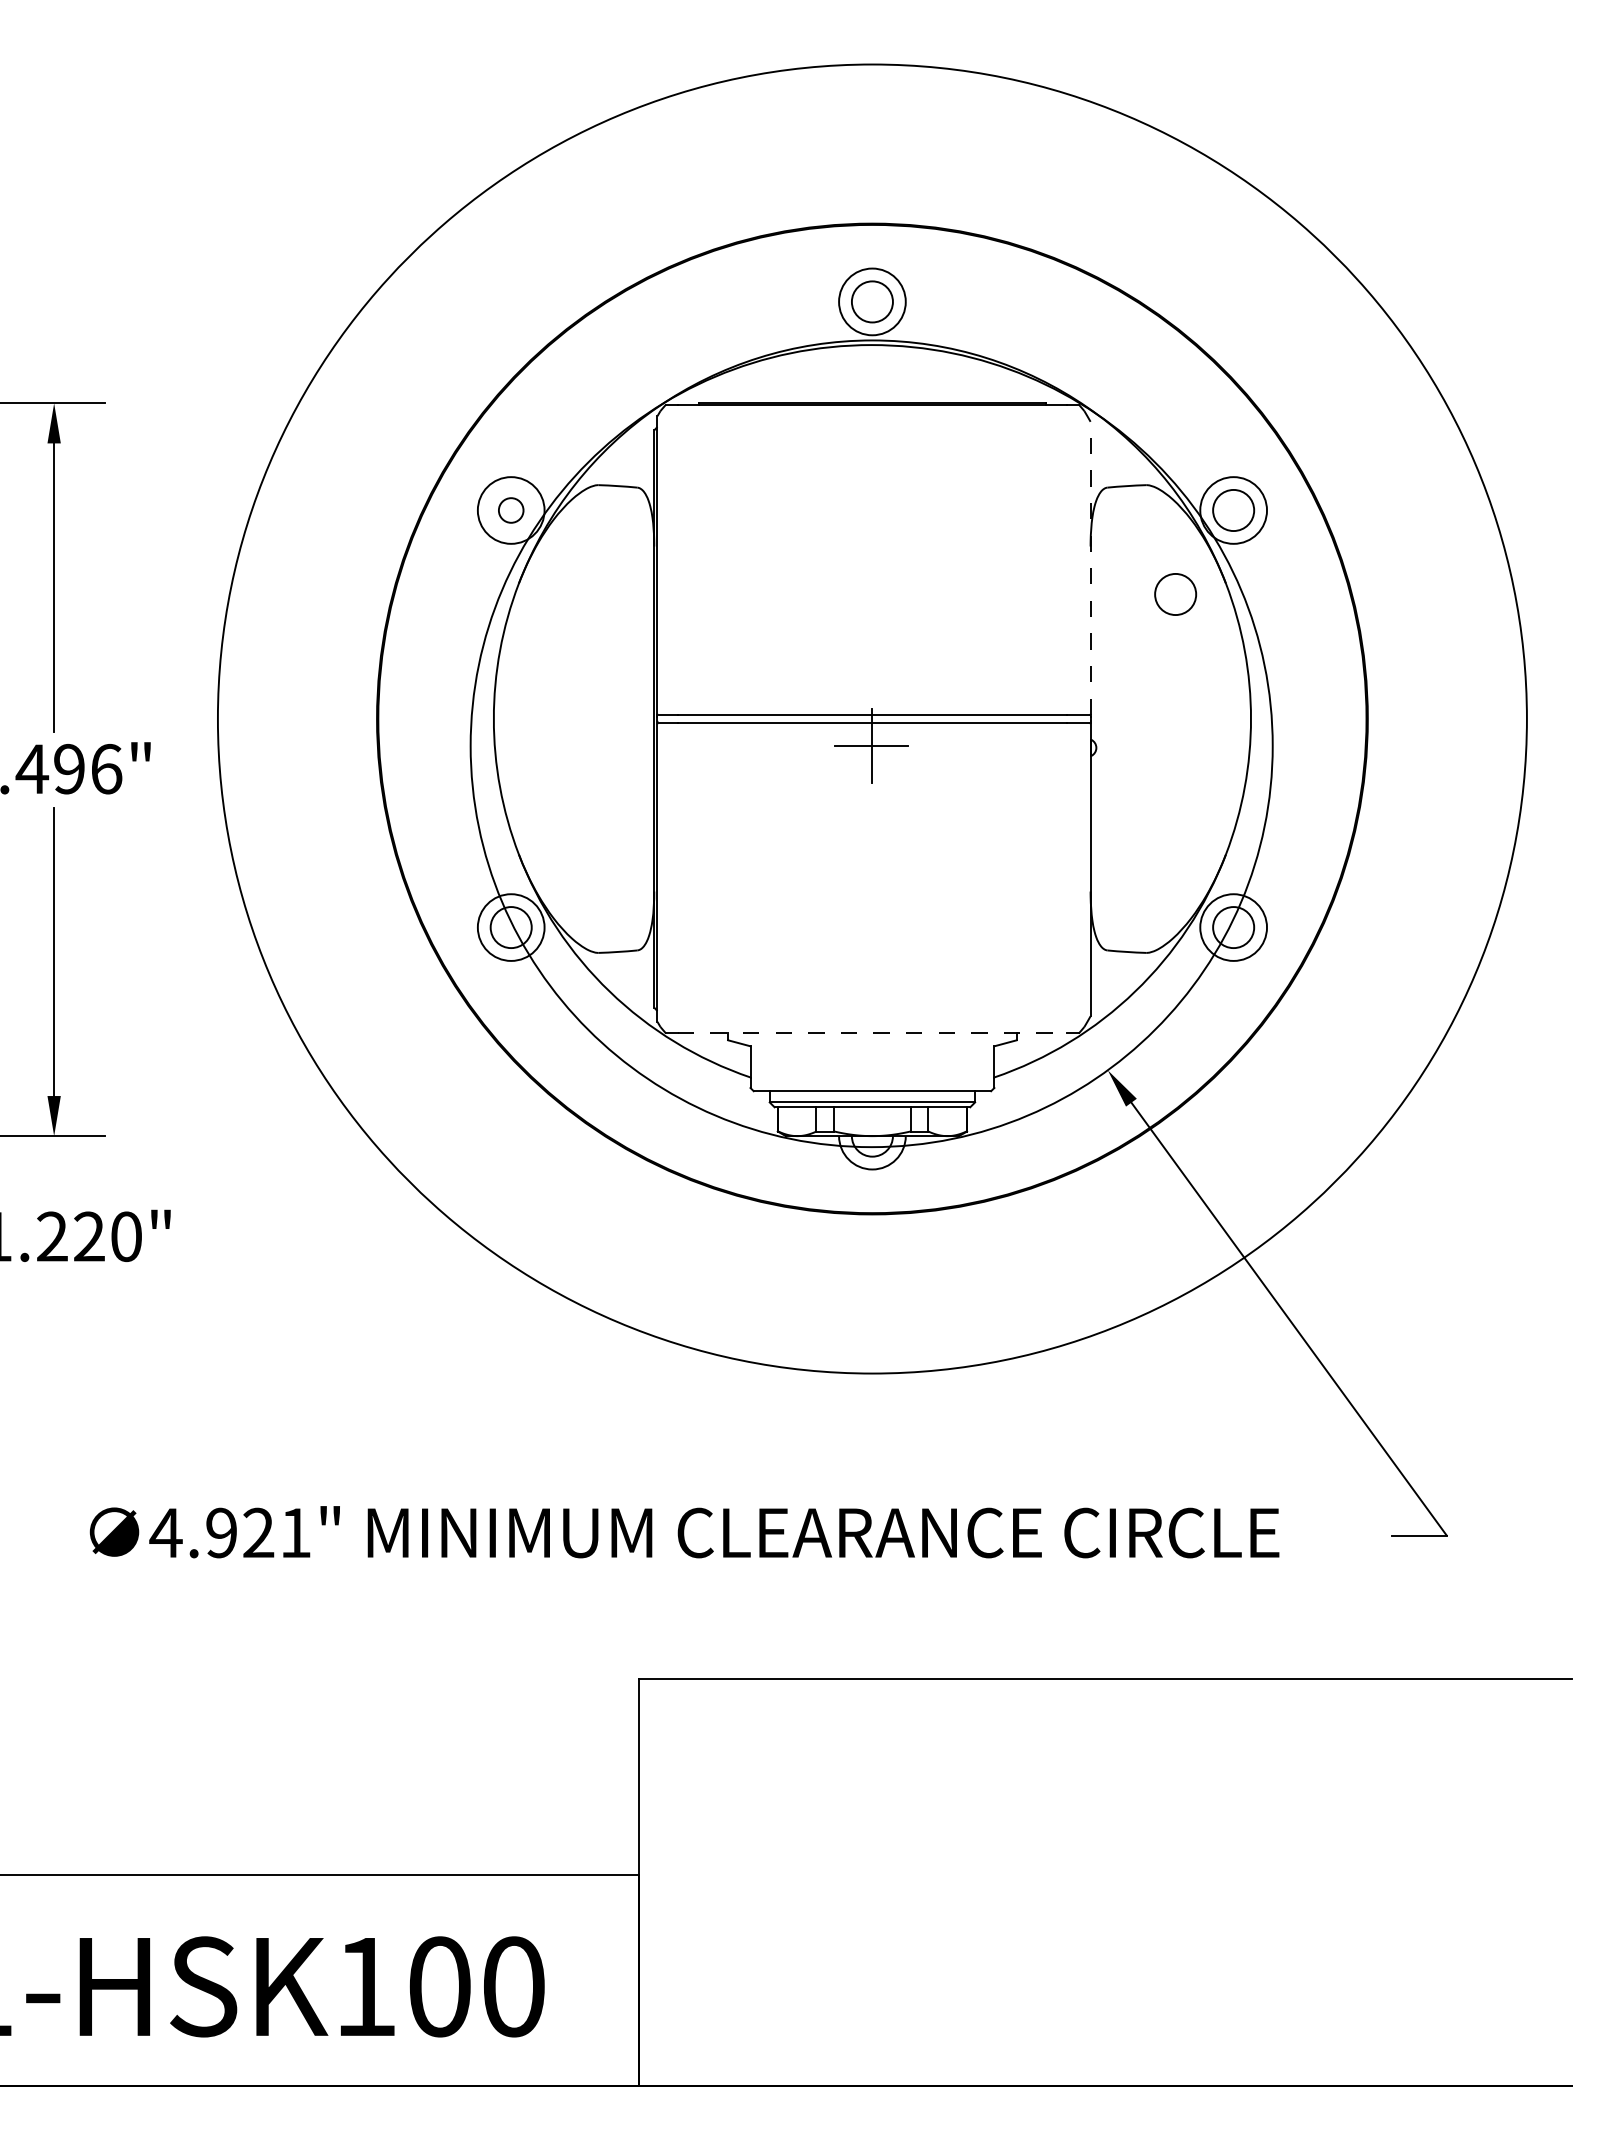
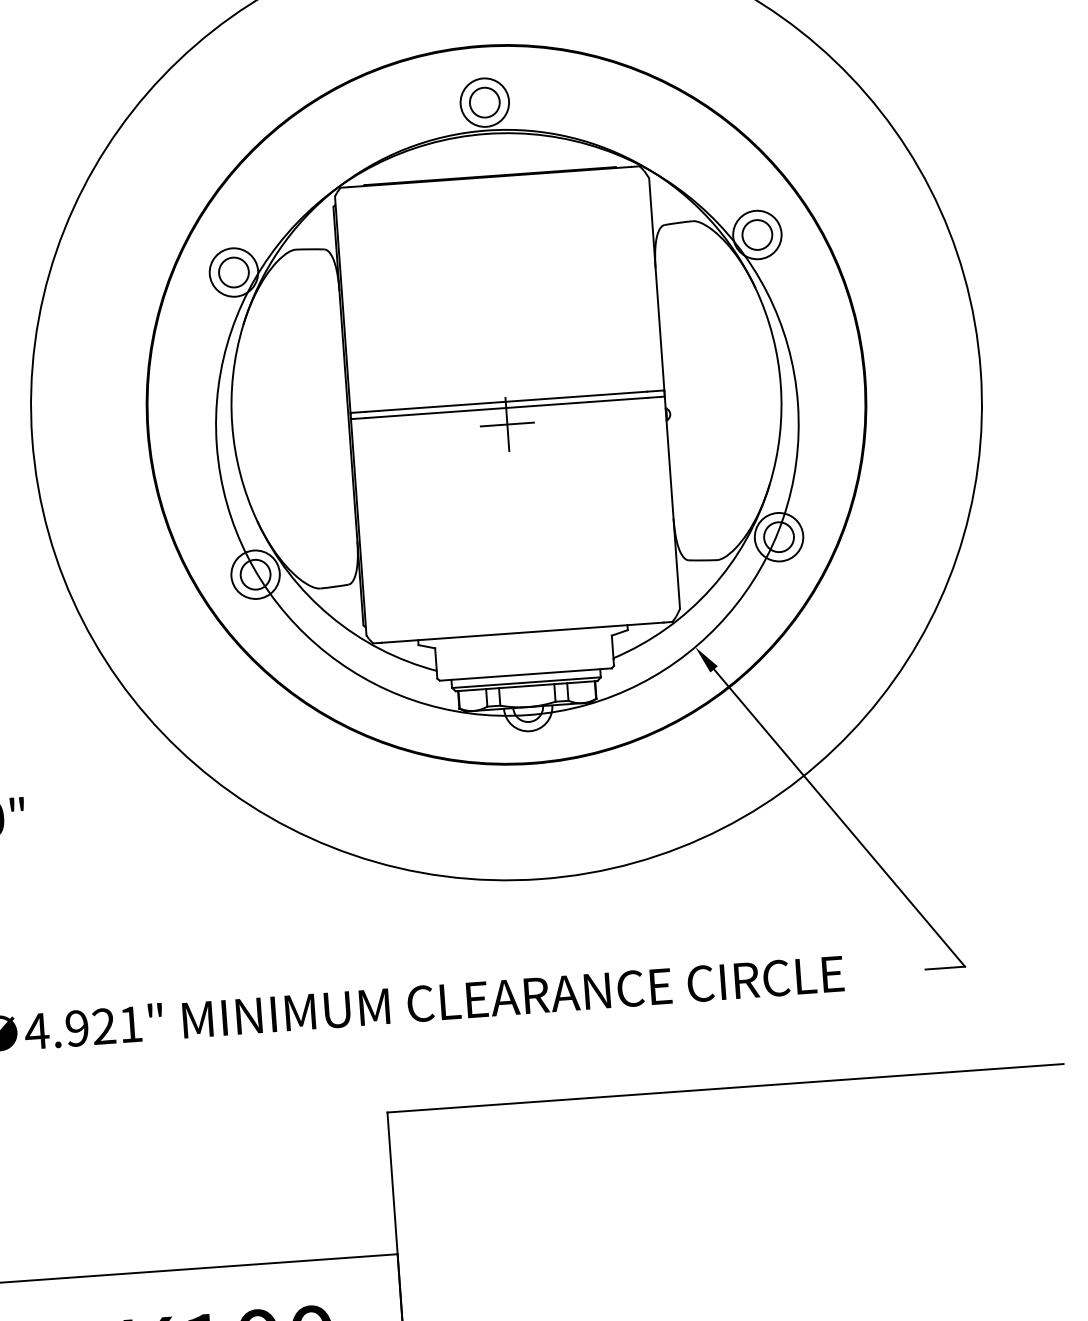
circle: (510, 510) -> (233, 272), size x1.67
line: (1090, 568) -> (656, 284), dashed -> solid
circle: (1175, 594) -> (719, 298), removed
line: (872, 1033) -> (522, 632), dashed -> solid

